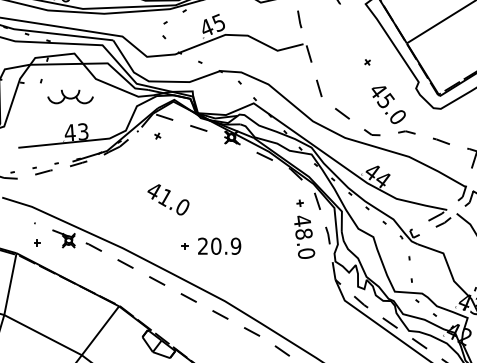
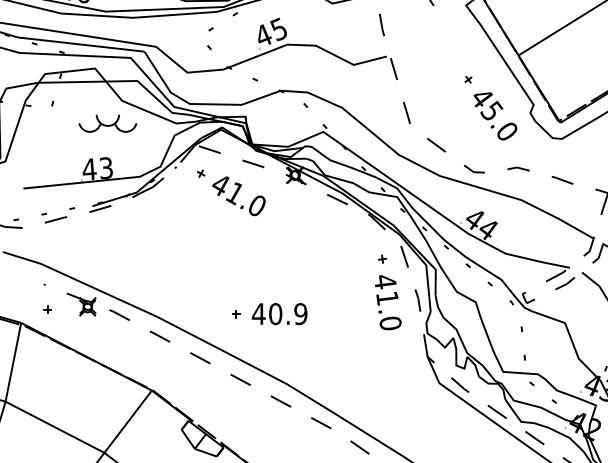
part: (70, 96) -> (107, 123), moved
text: (388, 105) -> (495, 116), moved
text: (168, 199) -> (239, 195), moved
text: (303, 233) -> (386, 297), 48.0 -> 41.0
text: (202, 245) -> (258, 313), 20.9 -> 40.9

